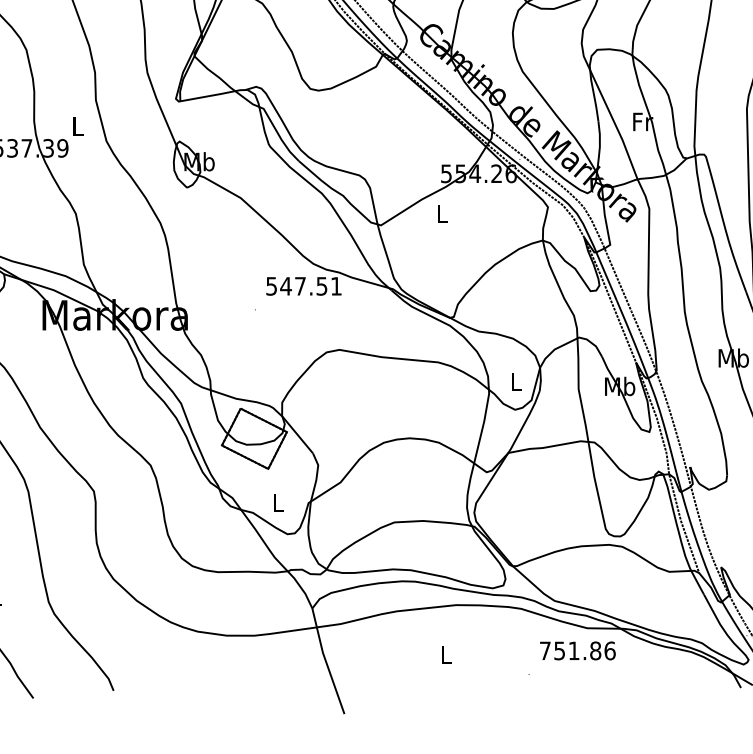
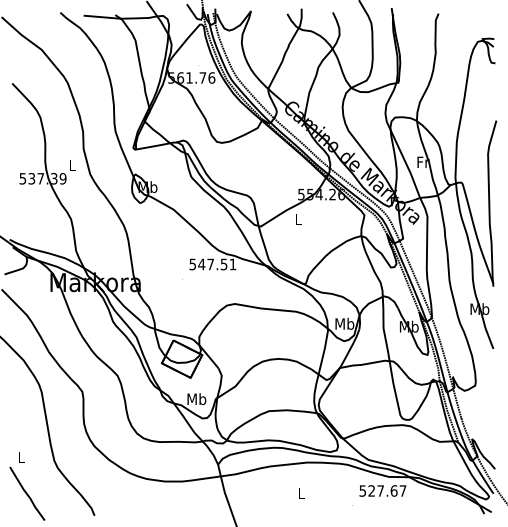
text: (515, 381) -> (344, 323), L -> Mb
text: (277, 503) -> (196, 399), L -> Mb
text: (576, 650) -> (382, 490), 751.86 -> 527.67

